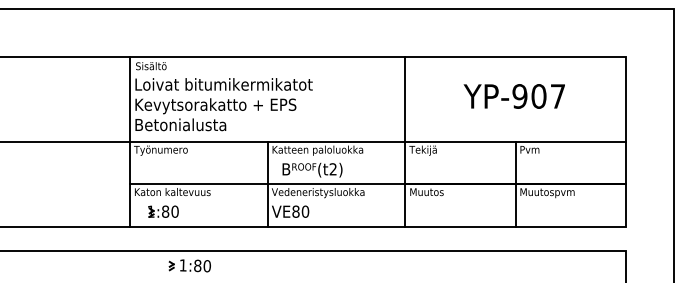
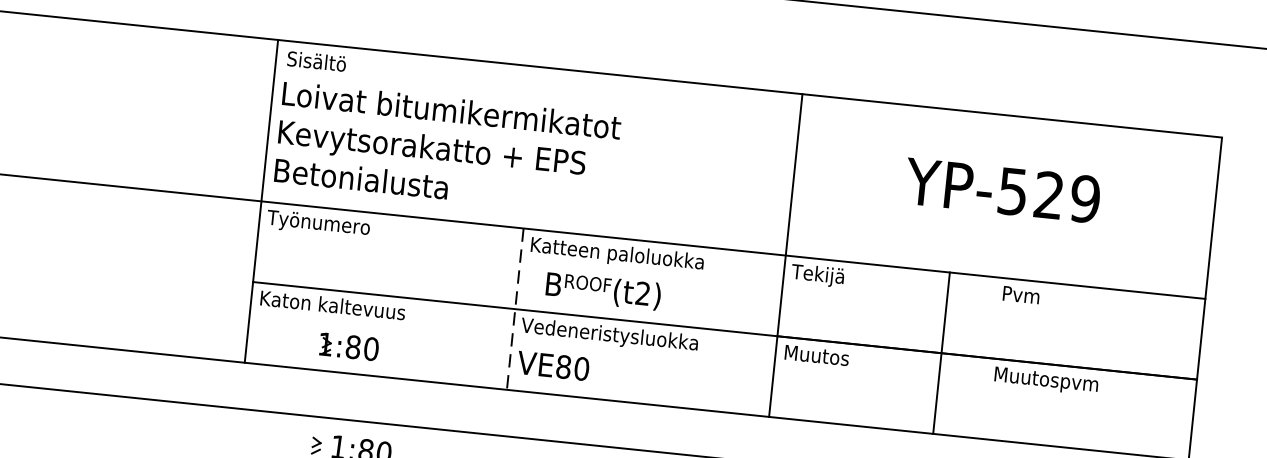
text: (538, 96) -> (1048, 195), YP-907 -> YP-529
line: (515, 183) -> (941, 351), moved
line: (267, 184) -> (514, 309), solid -> dashed
part: (163, 211) -> (349, 346), moved

